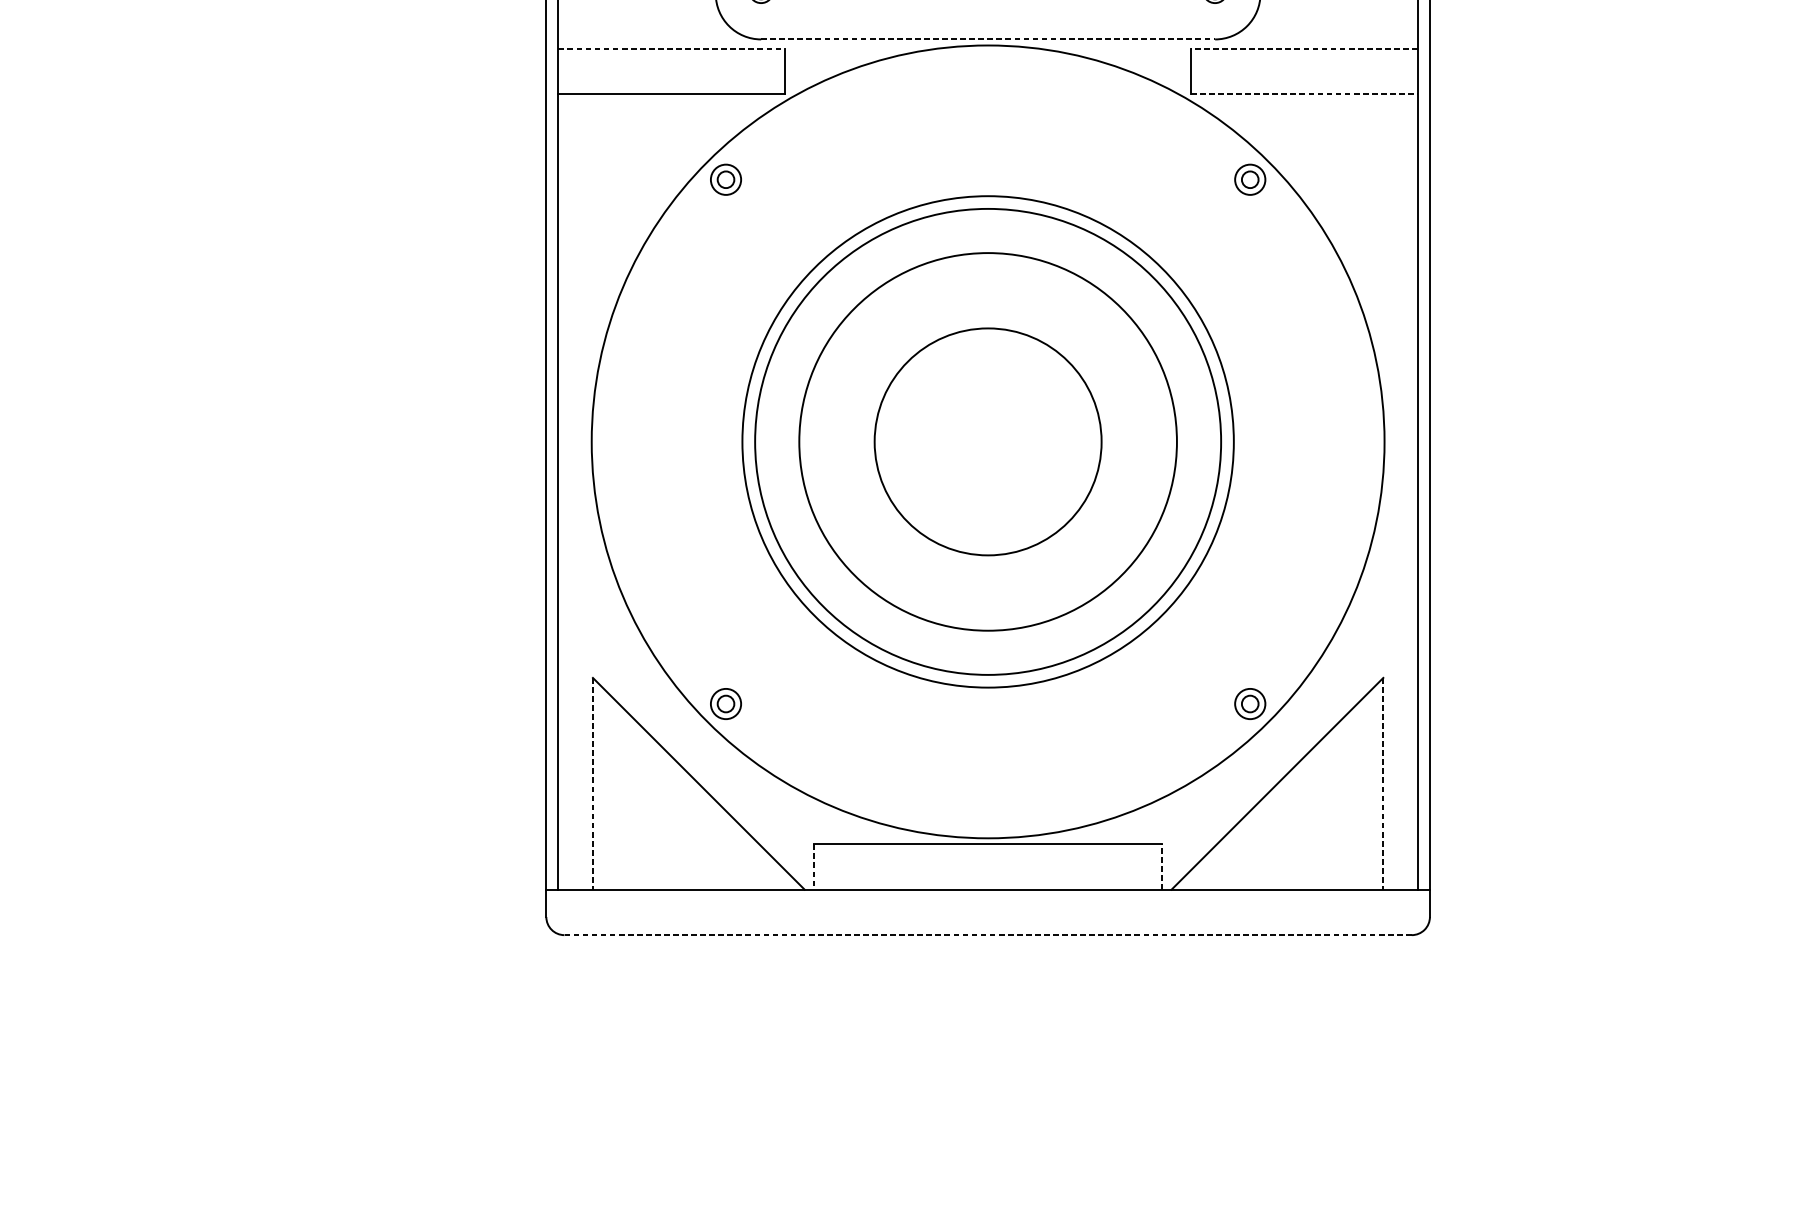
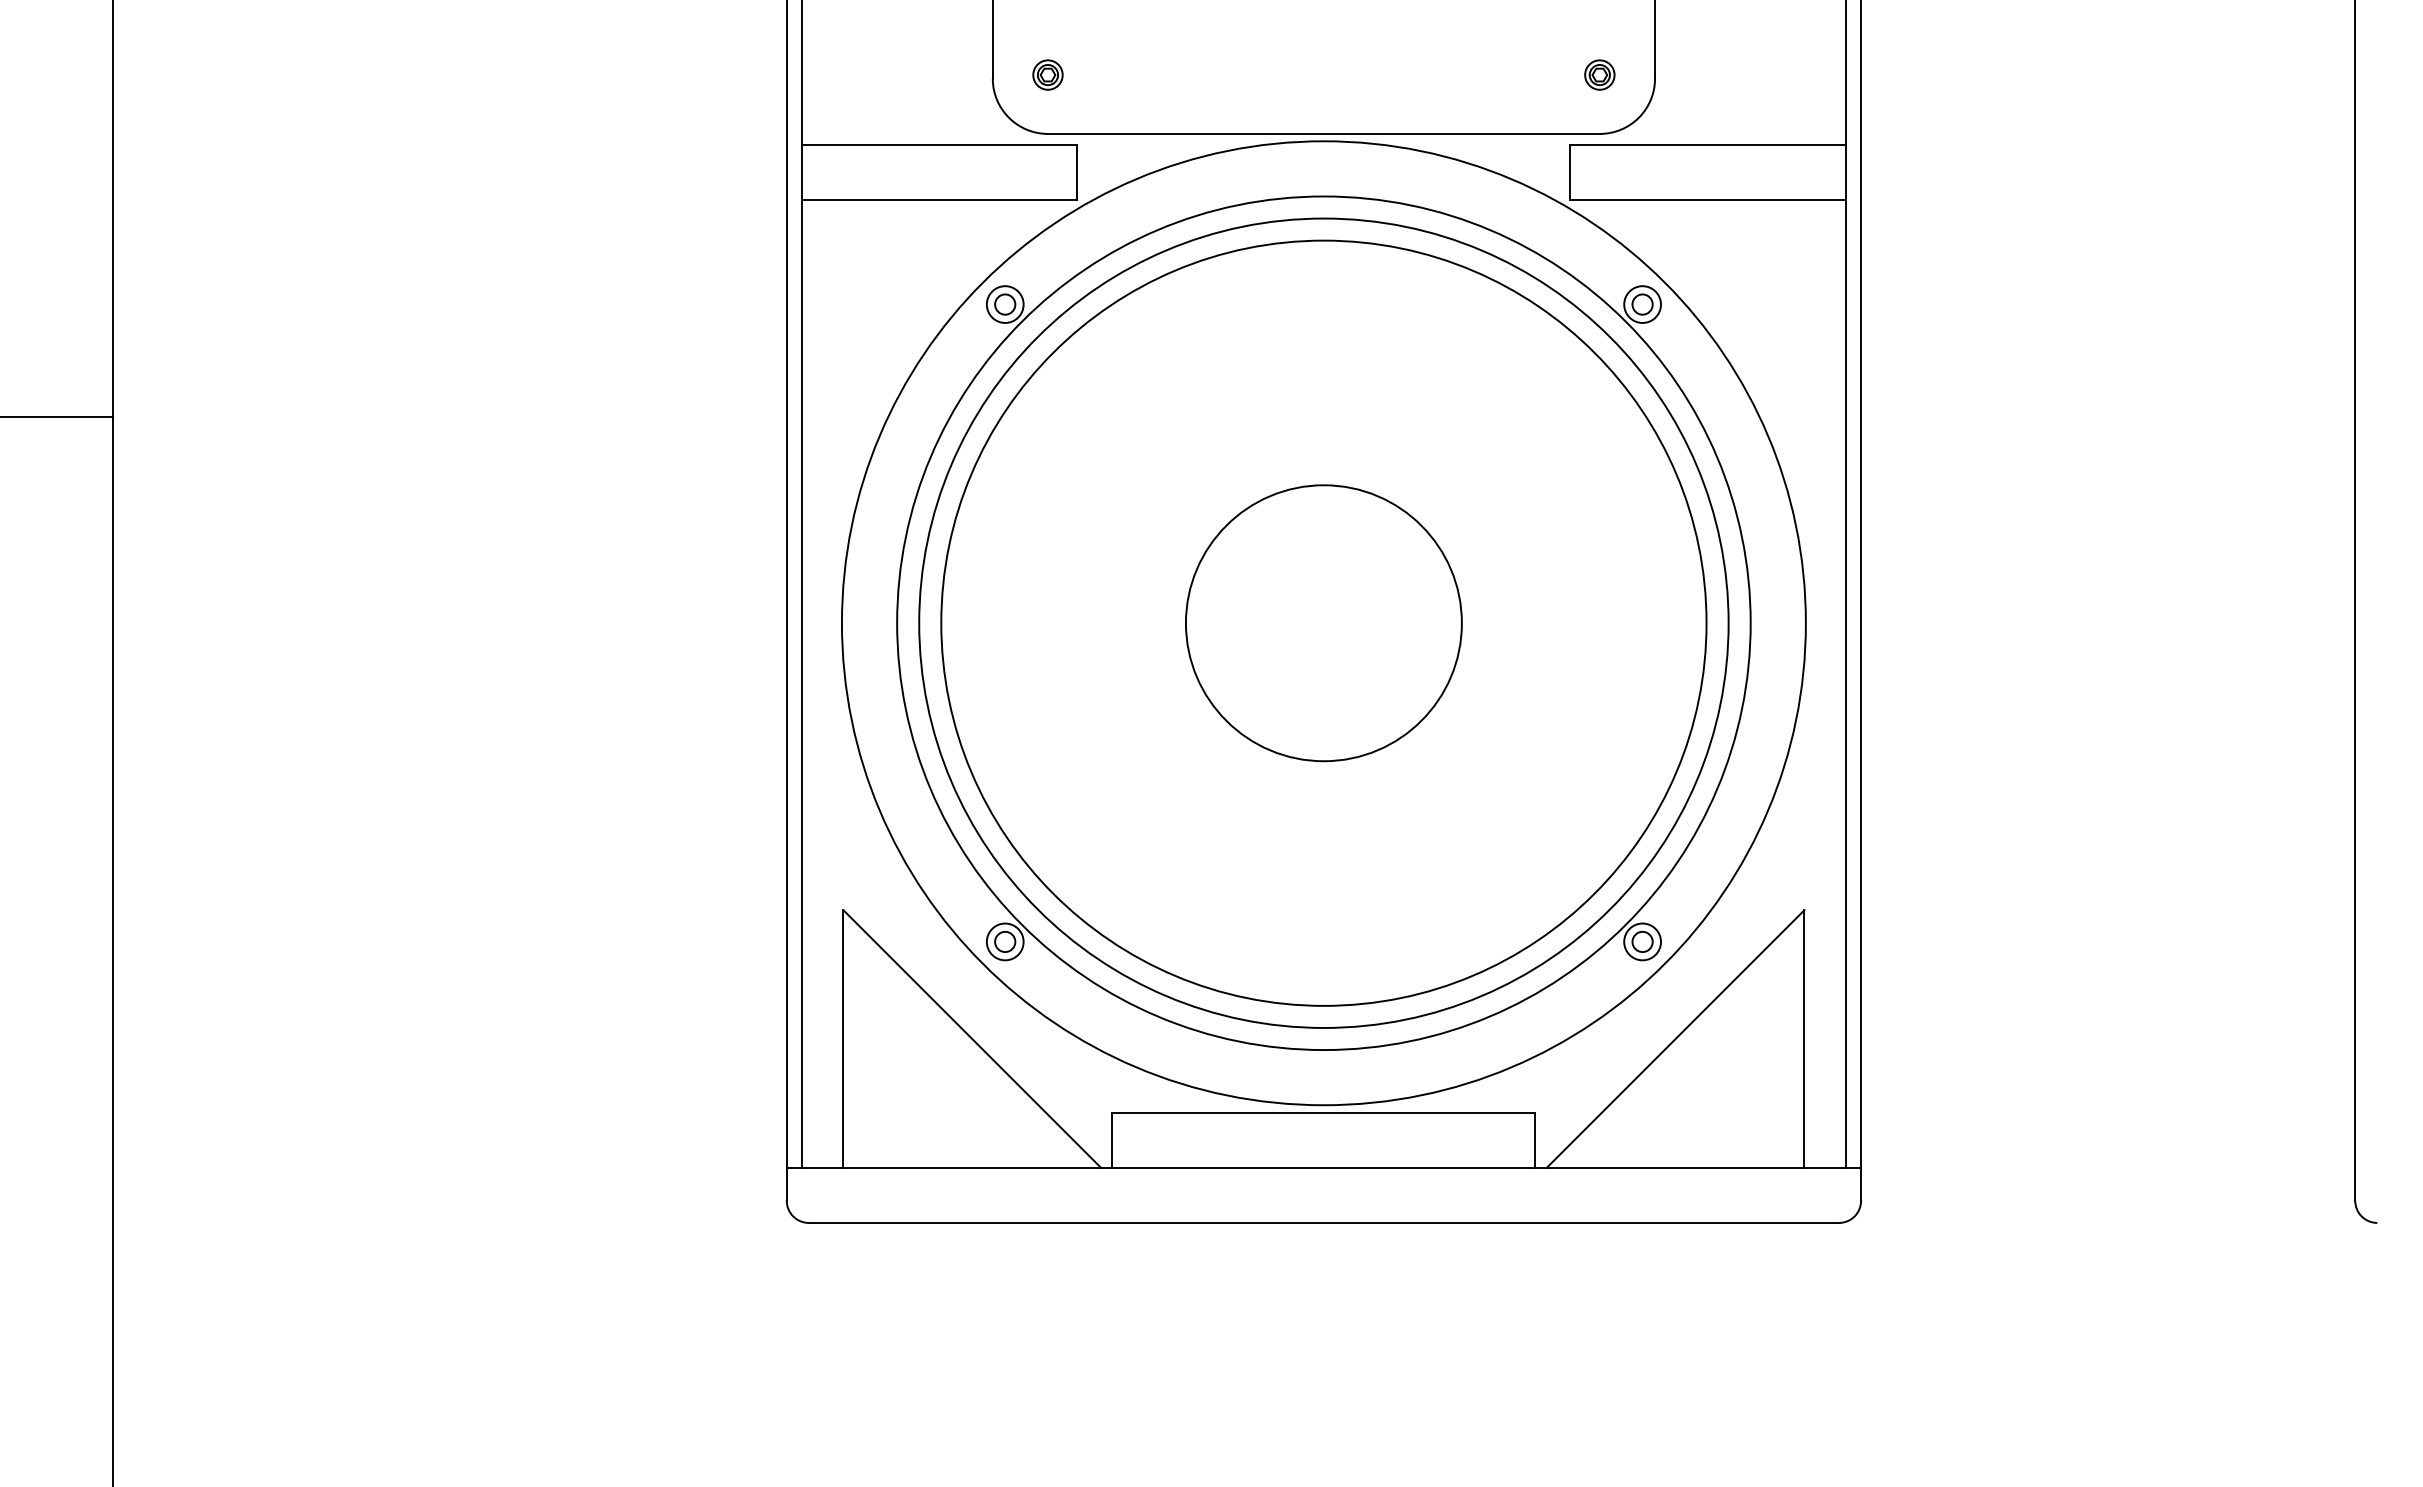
line: (987, 39) -> (1323, 133), dashed -> solid
line: (671, 48) -> (939, 144), dashed -> solid
line: (1304, 48) -> (1708, 144), dashed -> solid
line: (1304, 94) -> (1708, 200), dashed -> solid
circle: (987, 441) -> (1323, 622), size x1.43
circle: (987, 441) -> (1323, 622), size x1.67
circle: (987, 442) -> (1323, 623), size x1.43
line: (592, 784) -> (843, 1039), dashed -> solid
line: (1383, 784) -> (1804, 1039), dashed -> solid
line: (814, 867) -> (1112, 1140), dashed -> solid
line: (1162, 867) -> (1535, 1140), dashed -> solid
line: (988, 934) -> (1324, 1222), dashed -> solid

